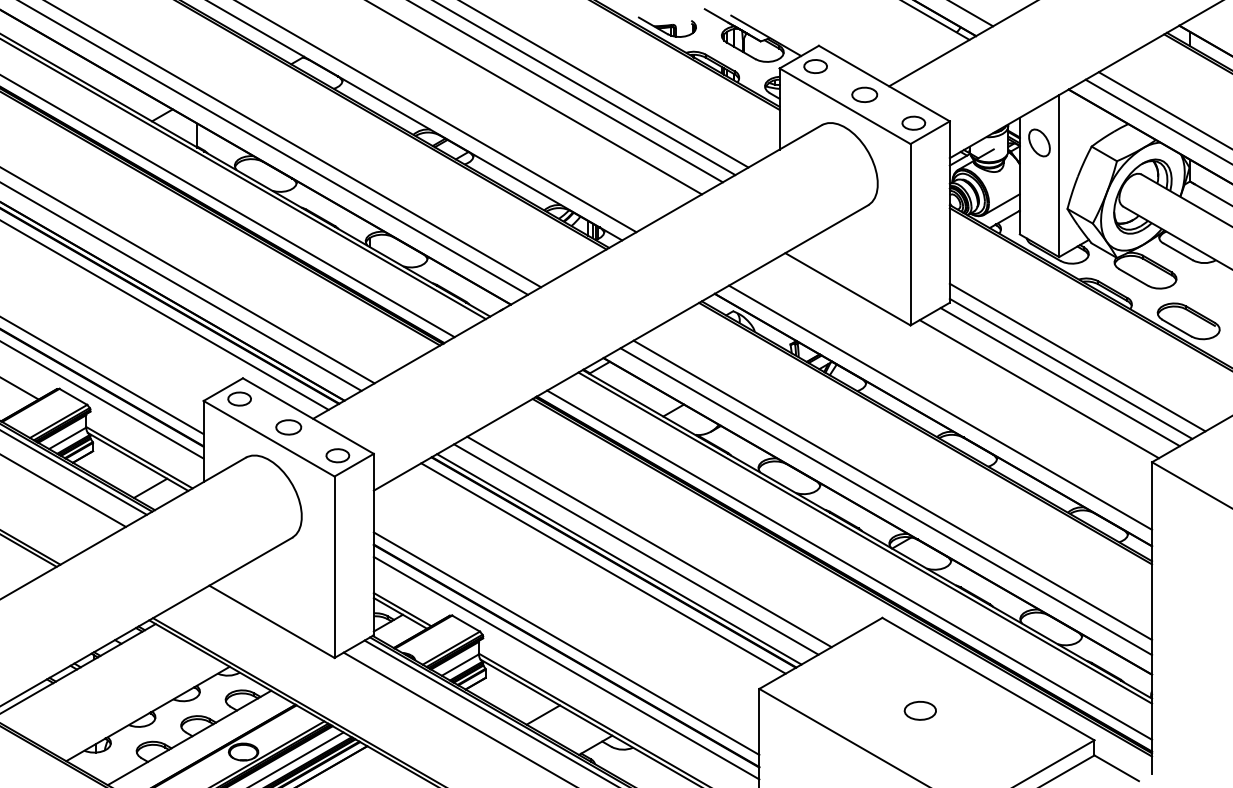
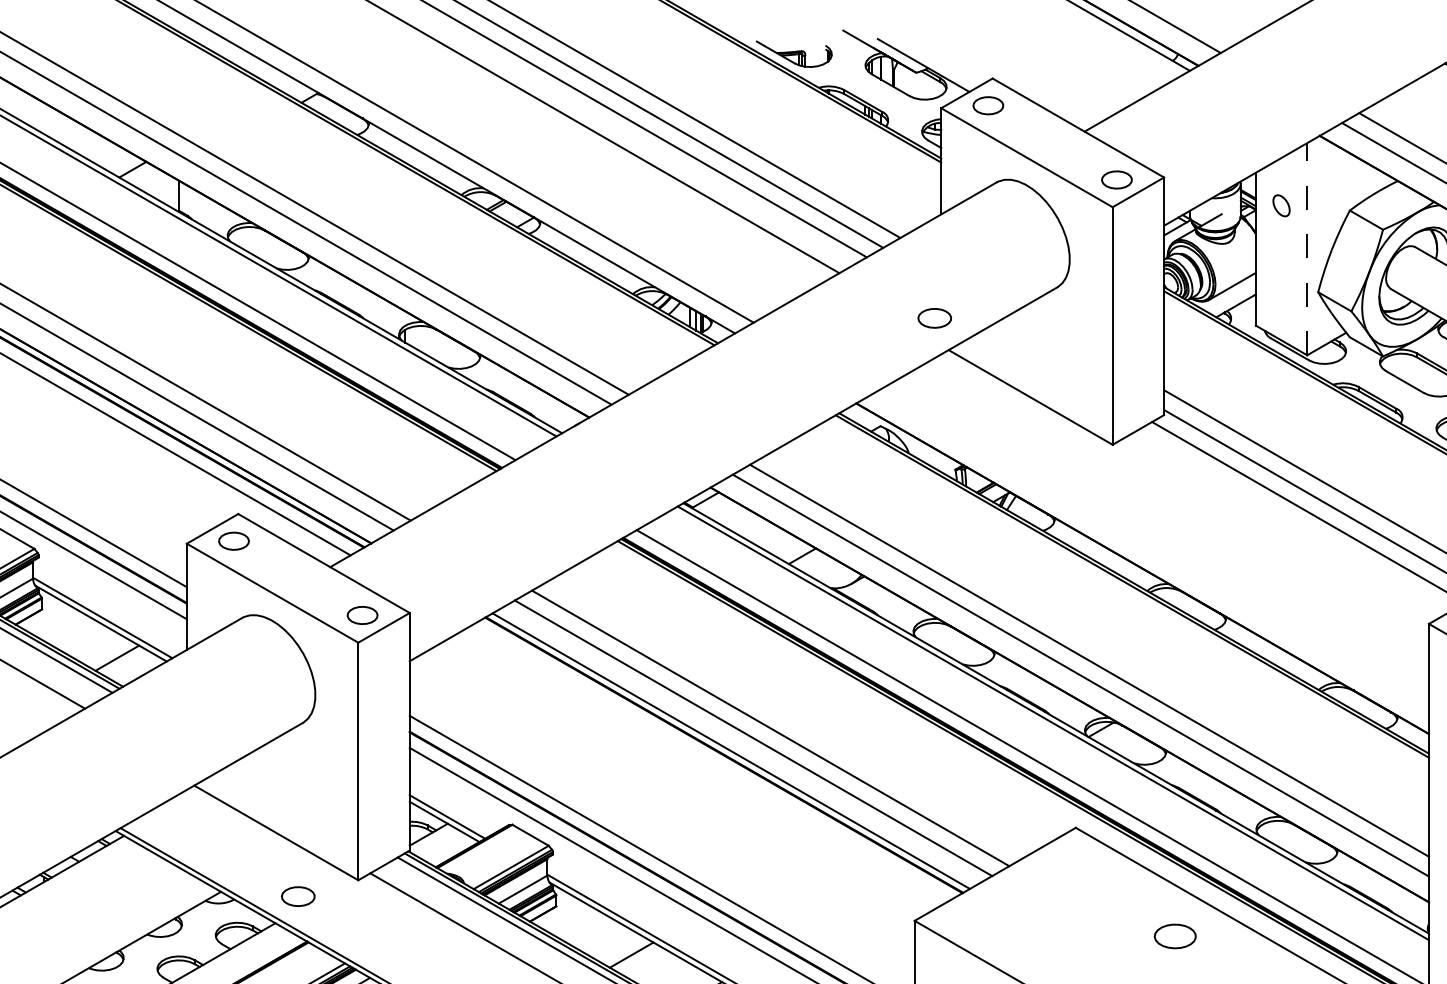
part: (864, 94) -> (934, 317), moved
part: (1039, 142) -> (1281, 205), size x0.6
line: (1059, 175) -> (1307, 248), solid -> dashed
line: (1038, 389) -> (1280, 528), removed
line: (940, 407) -> (1151, 552), removed
part: (288, 427) -> (297, 896), moved
line: (603, 568) -> (710, 763), removed
part: (919, 710) -> (1174, 936), moved

